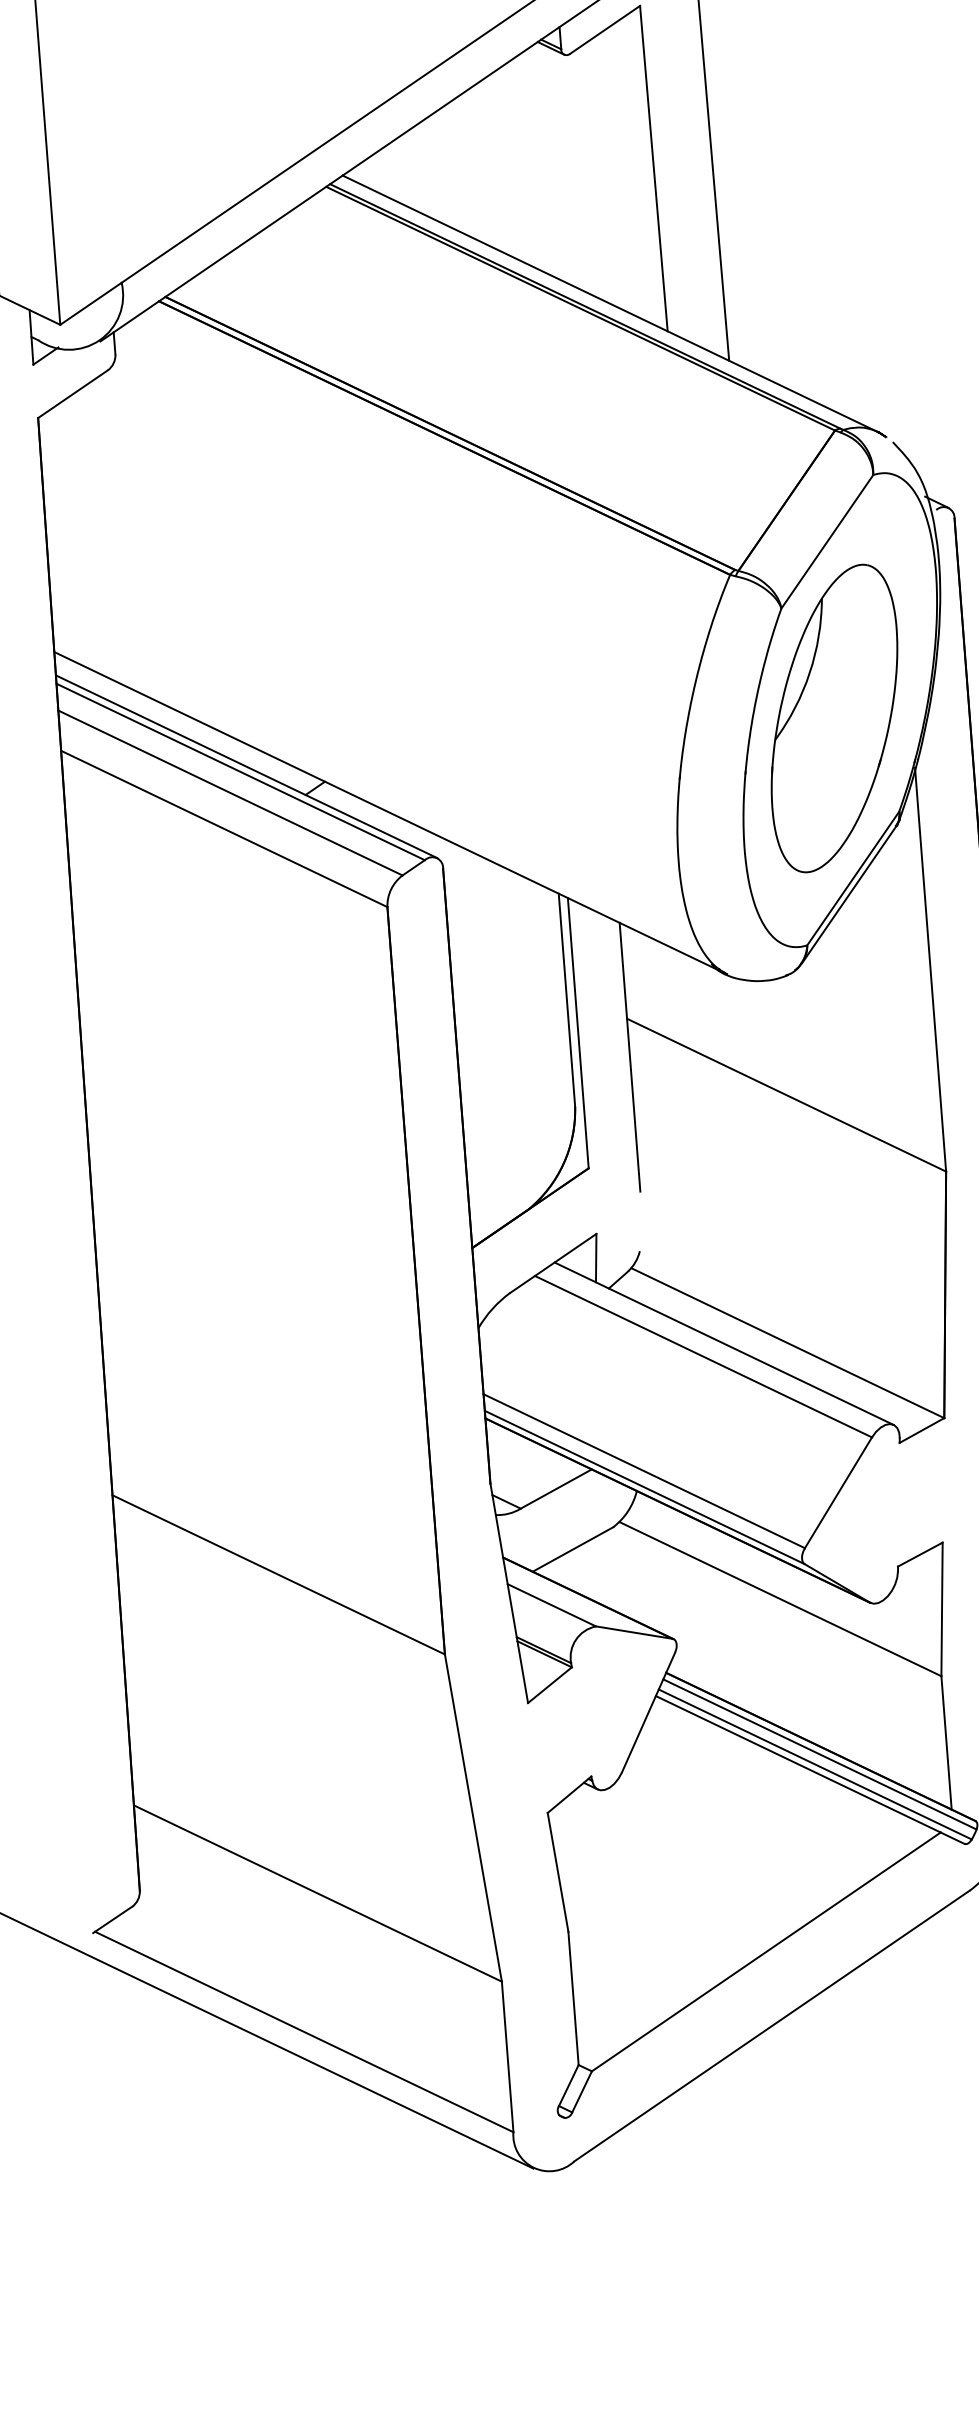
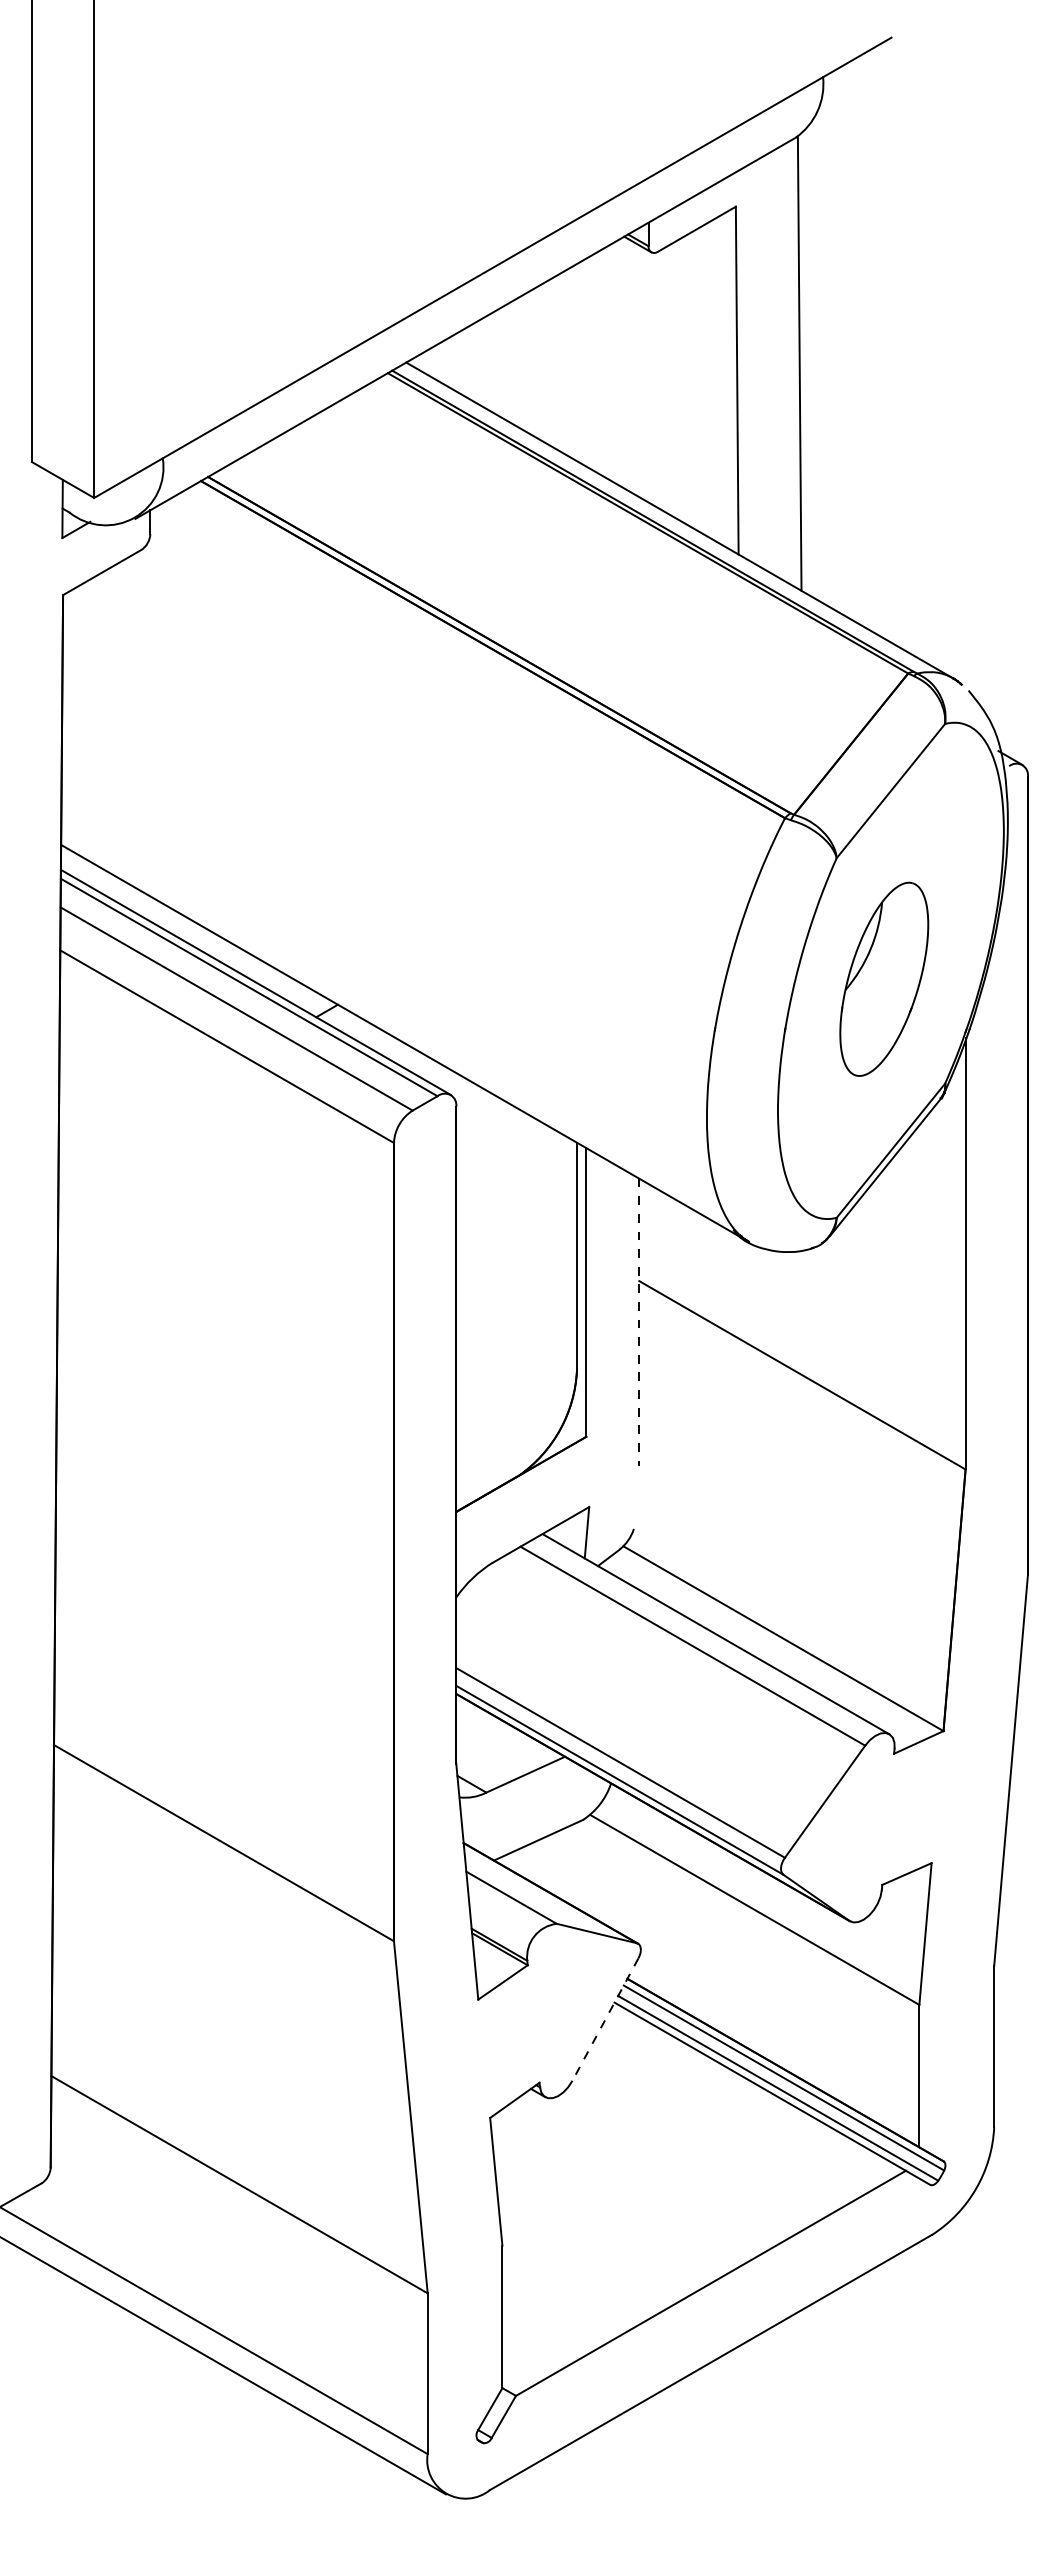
part: (834, 718) -> (884, 979), size x0.6
line: (630, 1057) -> (639, 1322), solid -> dashed
line: (648, 1712) -> (605, 2019), solid -> dashed

